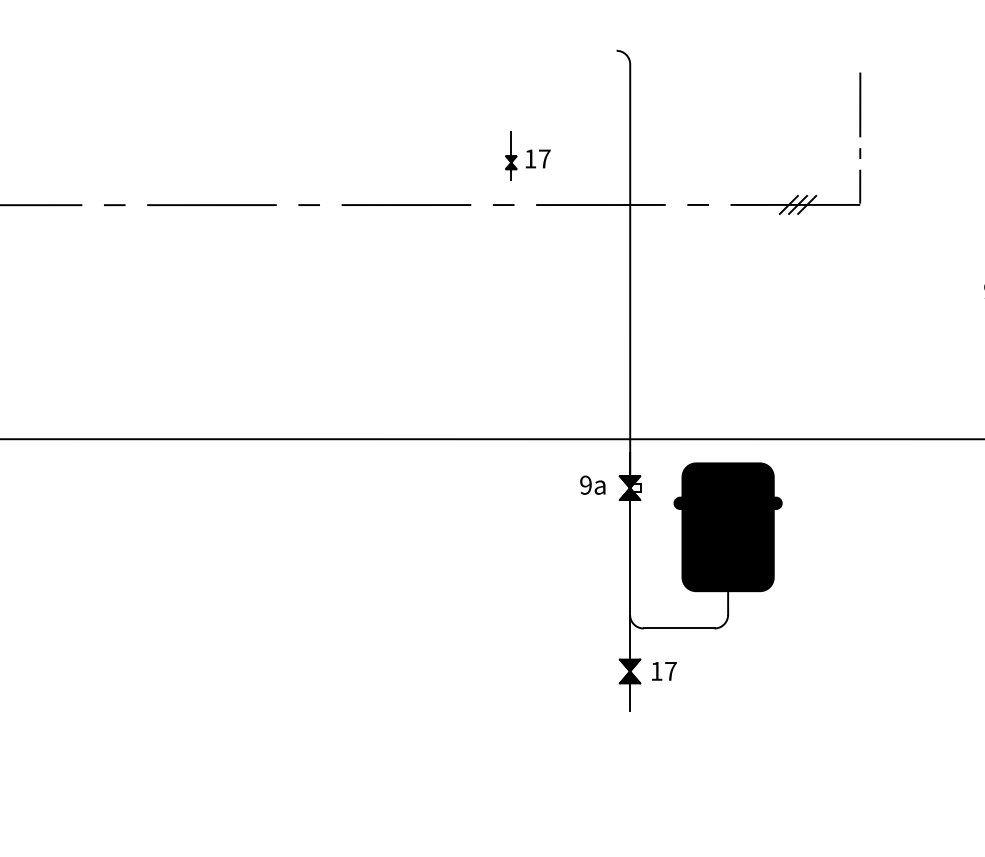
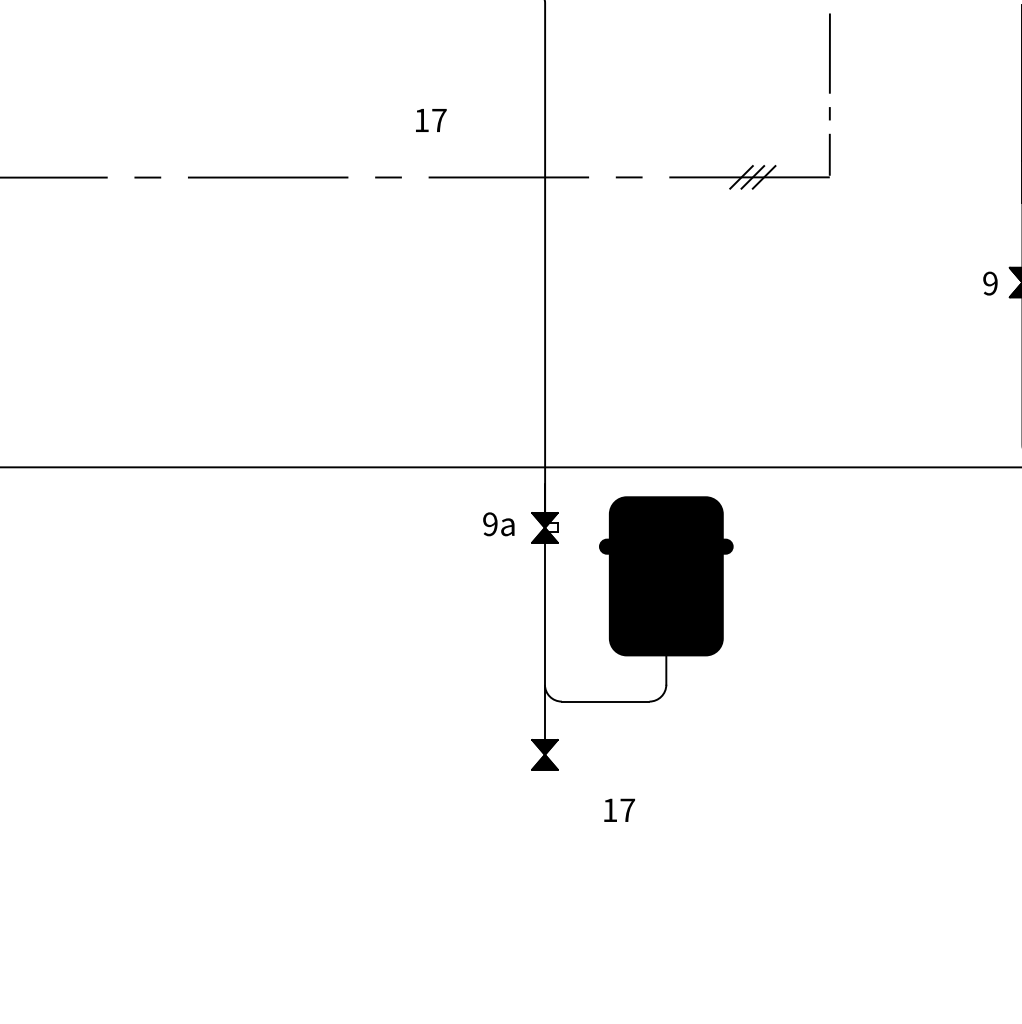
part: (511, 155) -> (398, 116), removed
text: (664, 671) -> (619, 810), moved
line: (630, 697) -> (545, 787), removed

